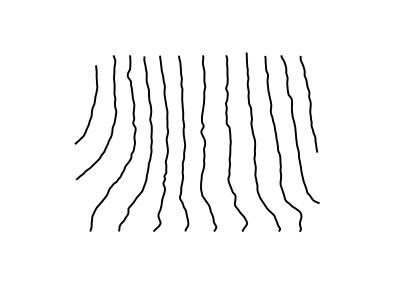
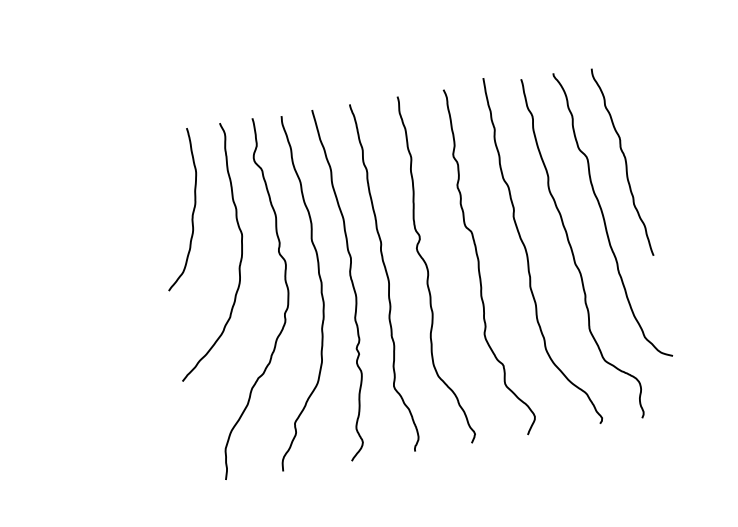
curve: (92, 105) -> (191, 208), moved

